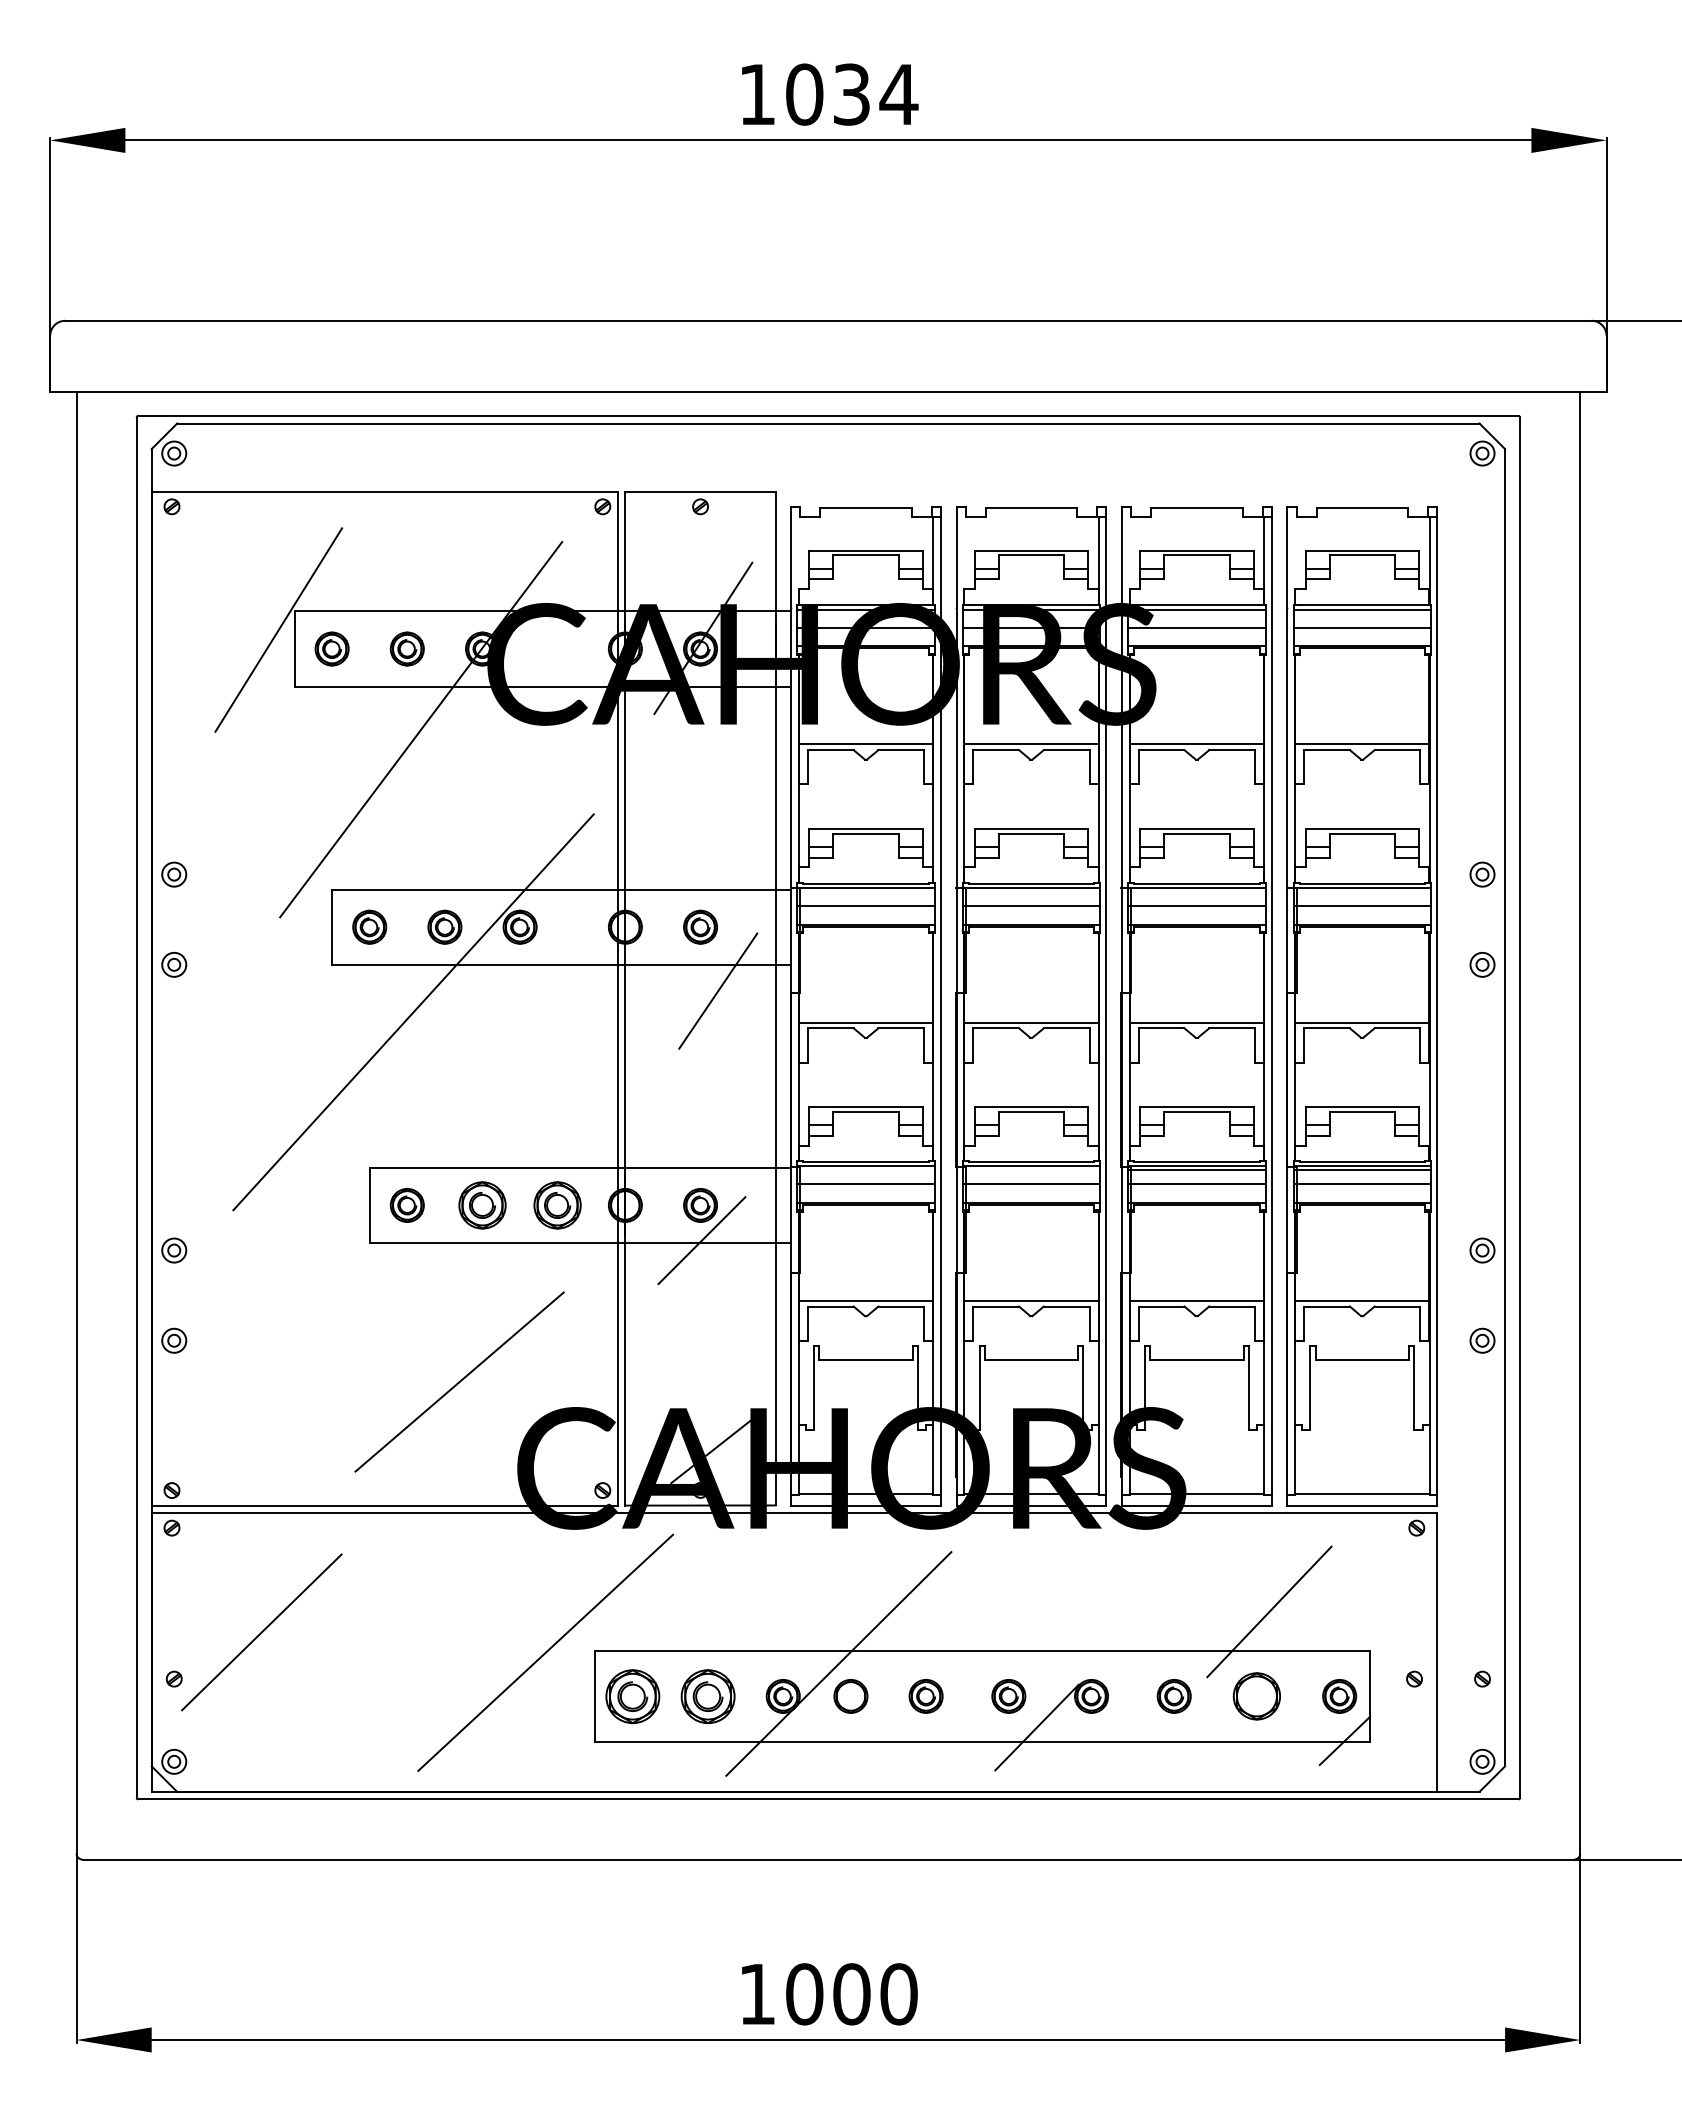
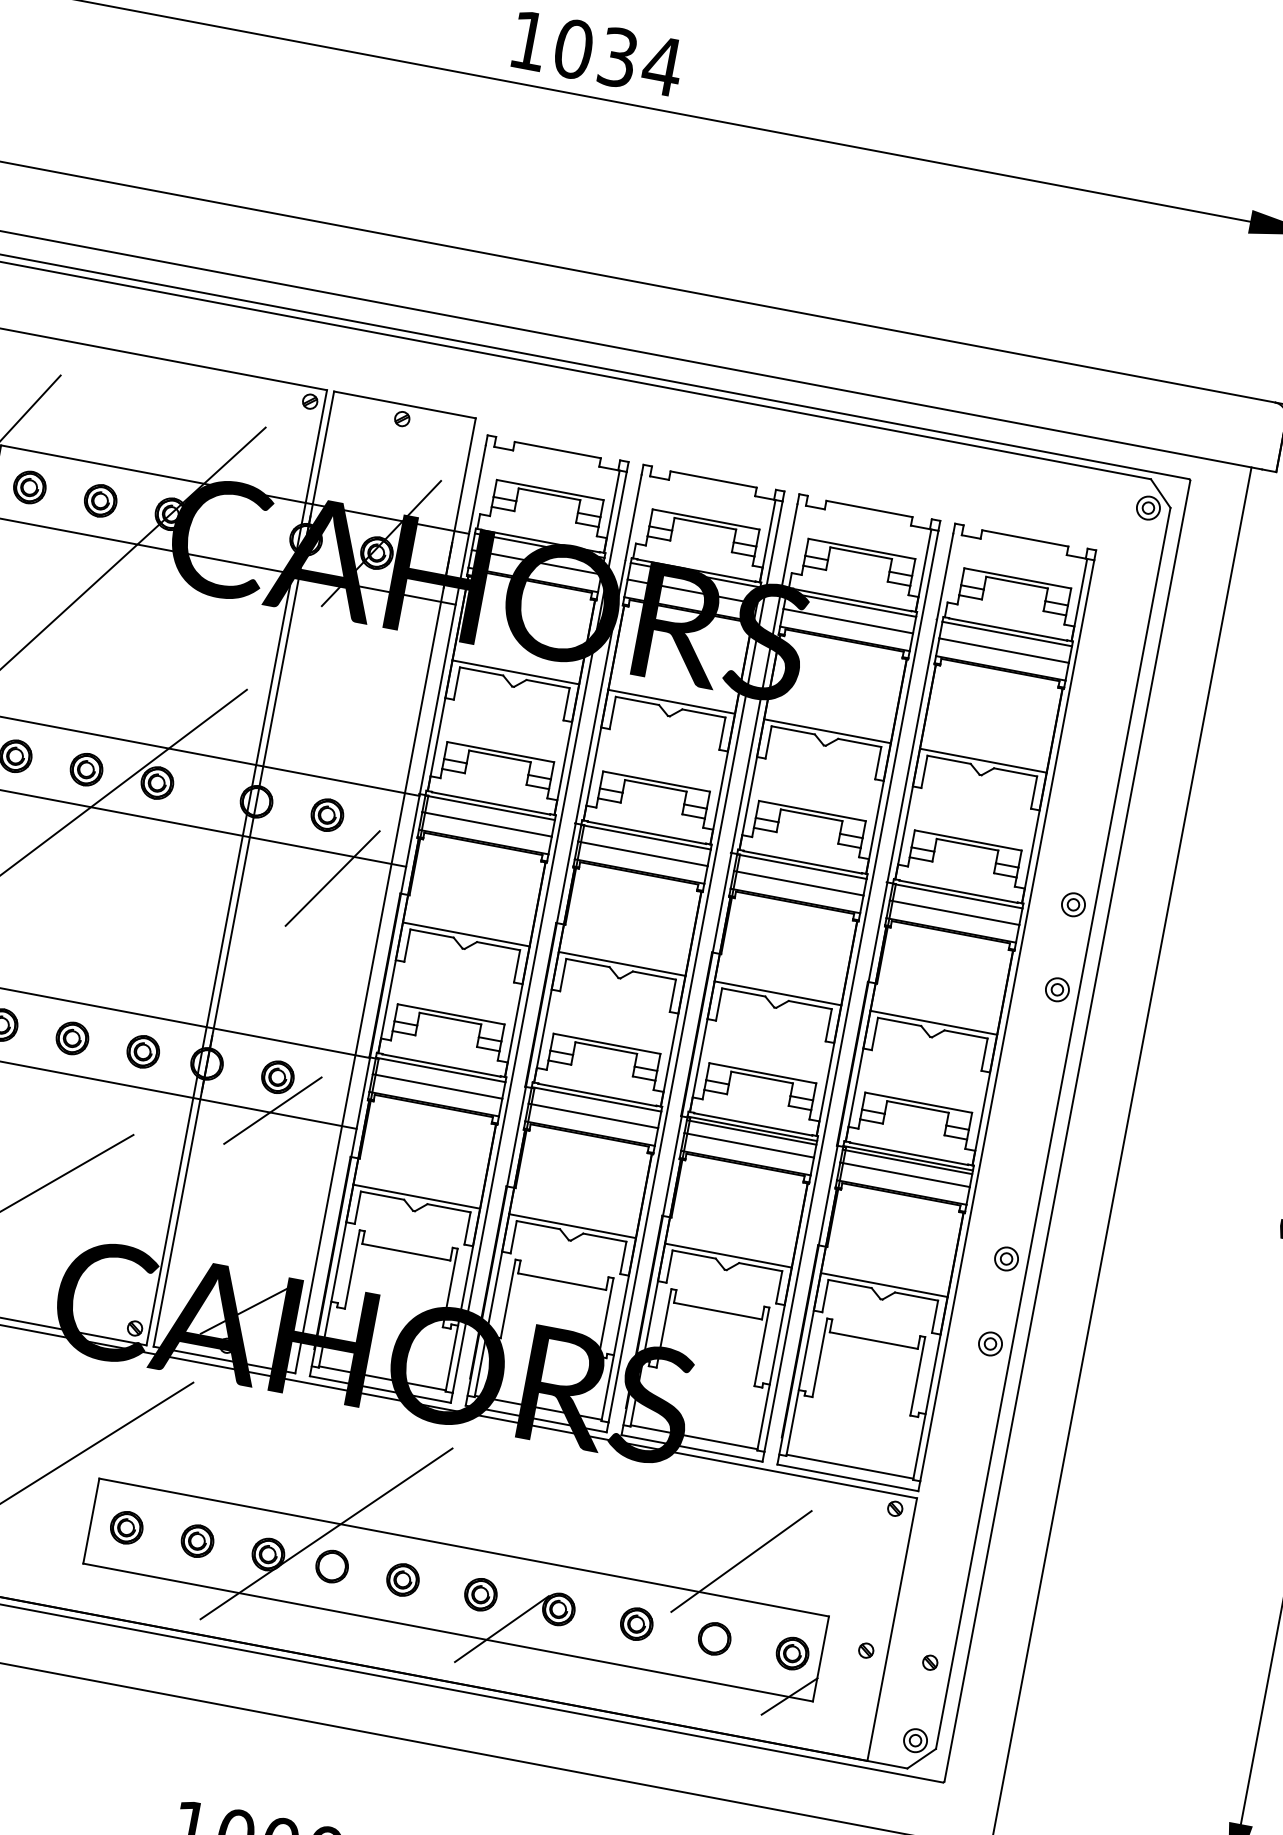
part: (482, 1205) -> (72, 1038), size x0.71
part: (557, 1205) -> (143, 1051), size x0.71
part: (632, 1695) -> (126, 1526), size x0.62
part: (707, 1695) -> (197, 1540), size x0.62
part: (1256, 1696) -> (714, 1638), size x0.71

